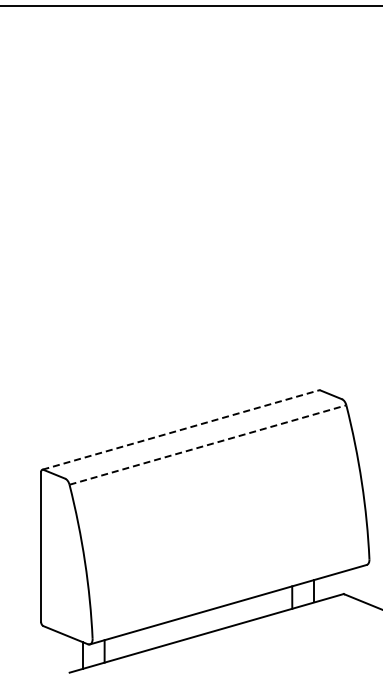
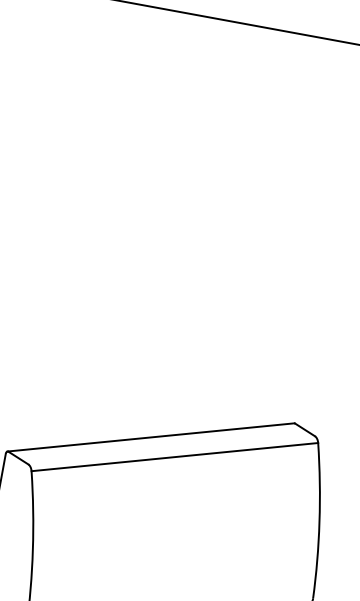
line: (180, 430) -> (150, 437), dashed -> solid
line: (207, 445) -> (174, 457), dashed -> solid

